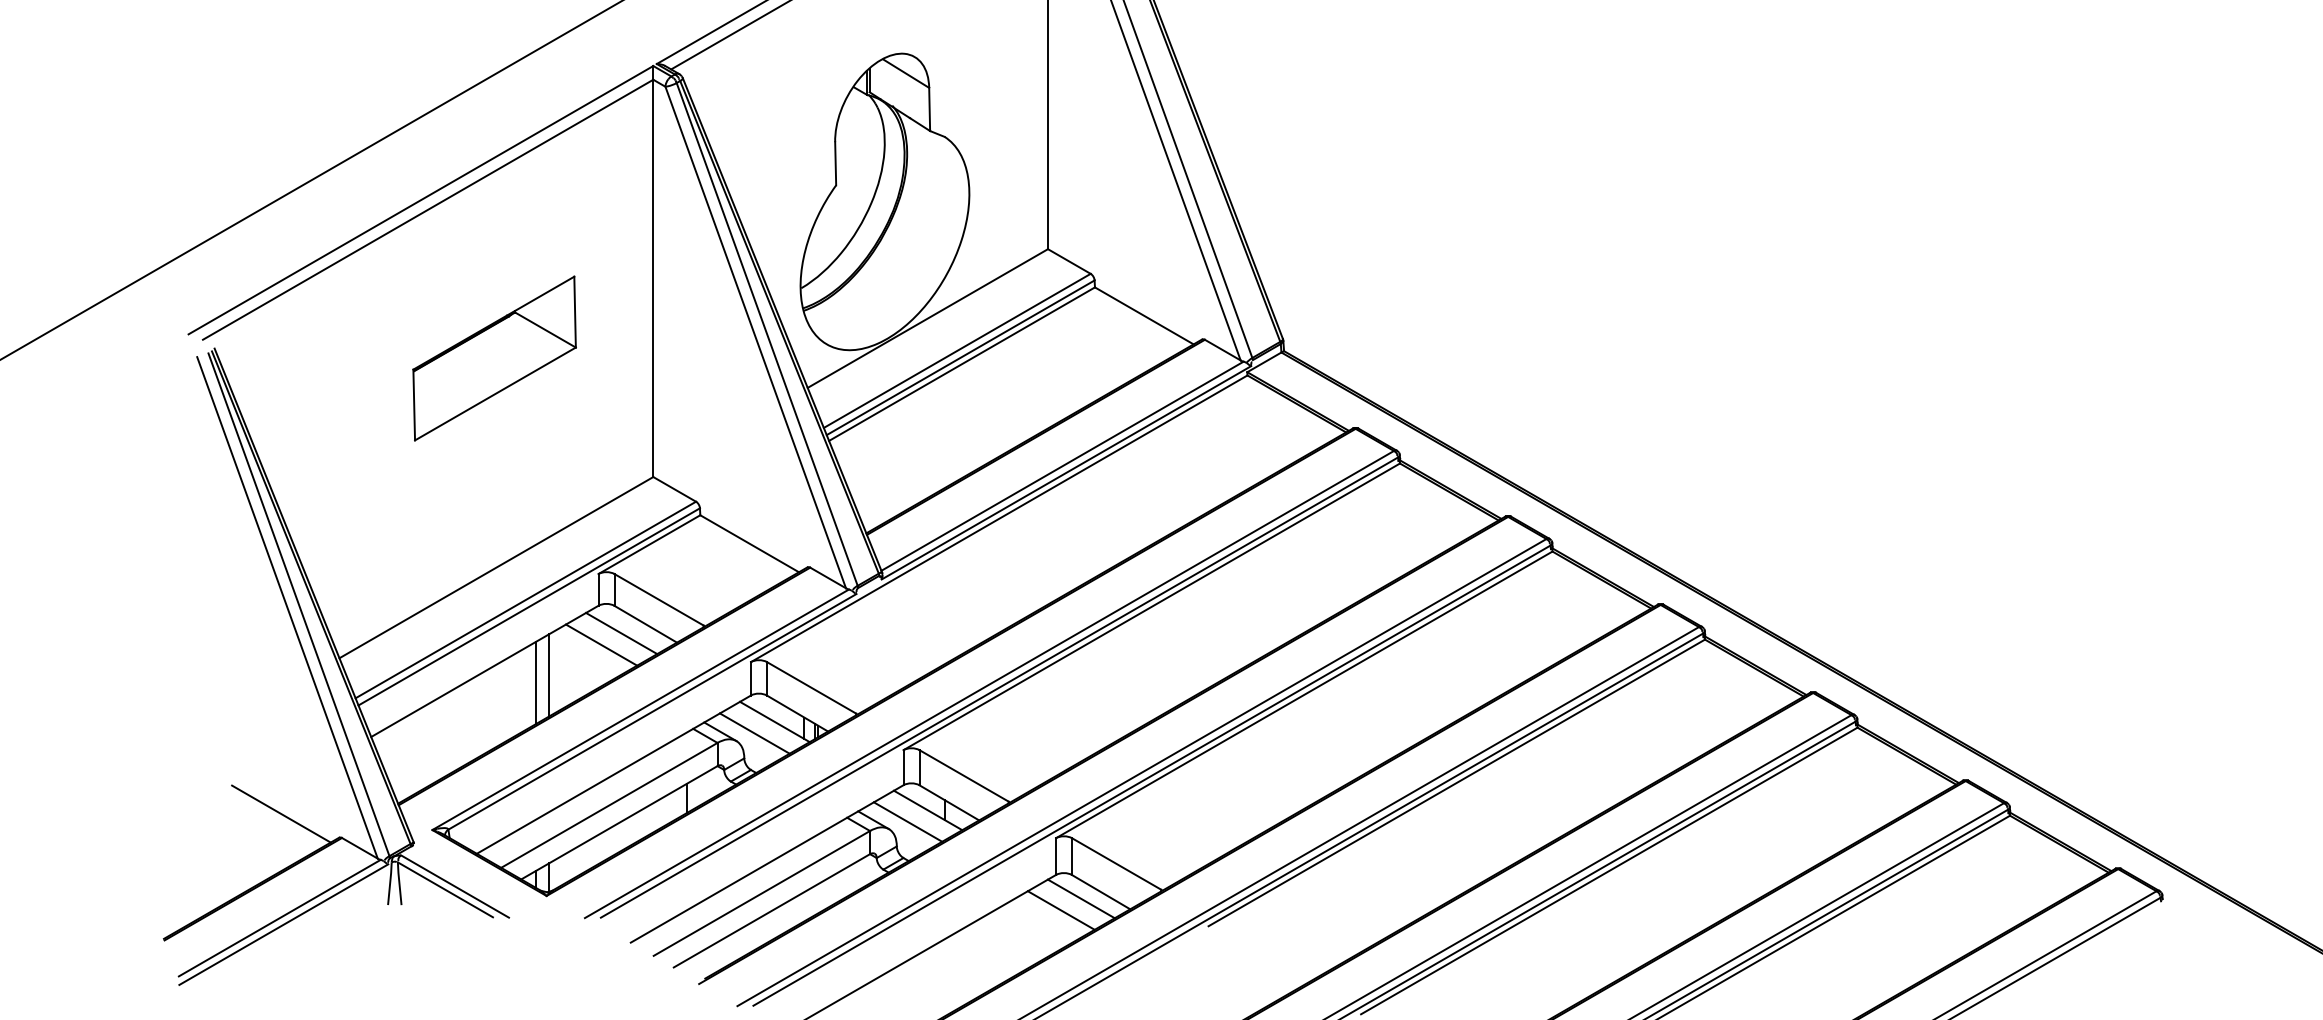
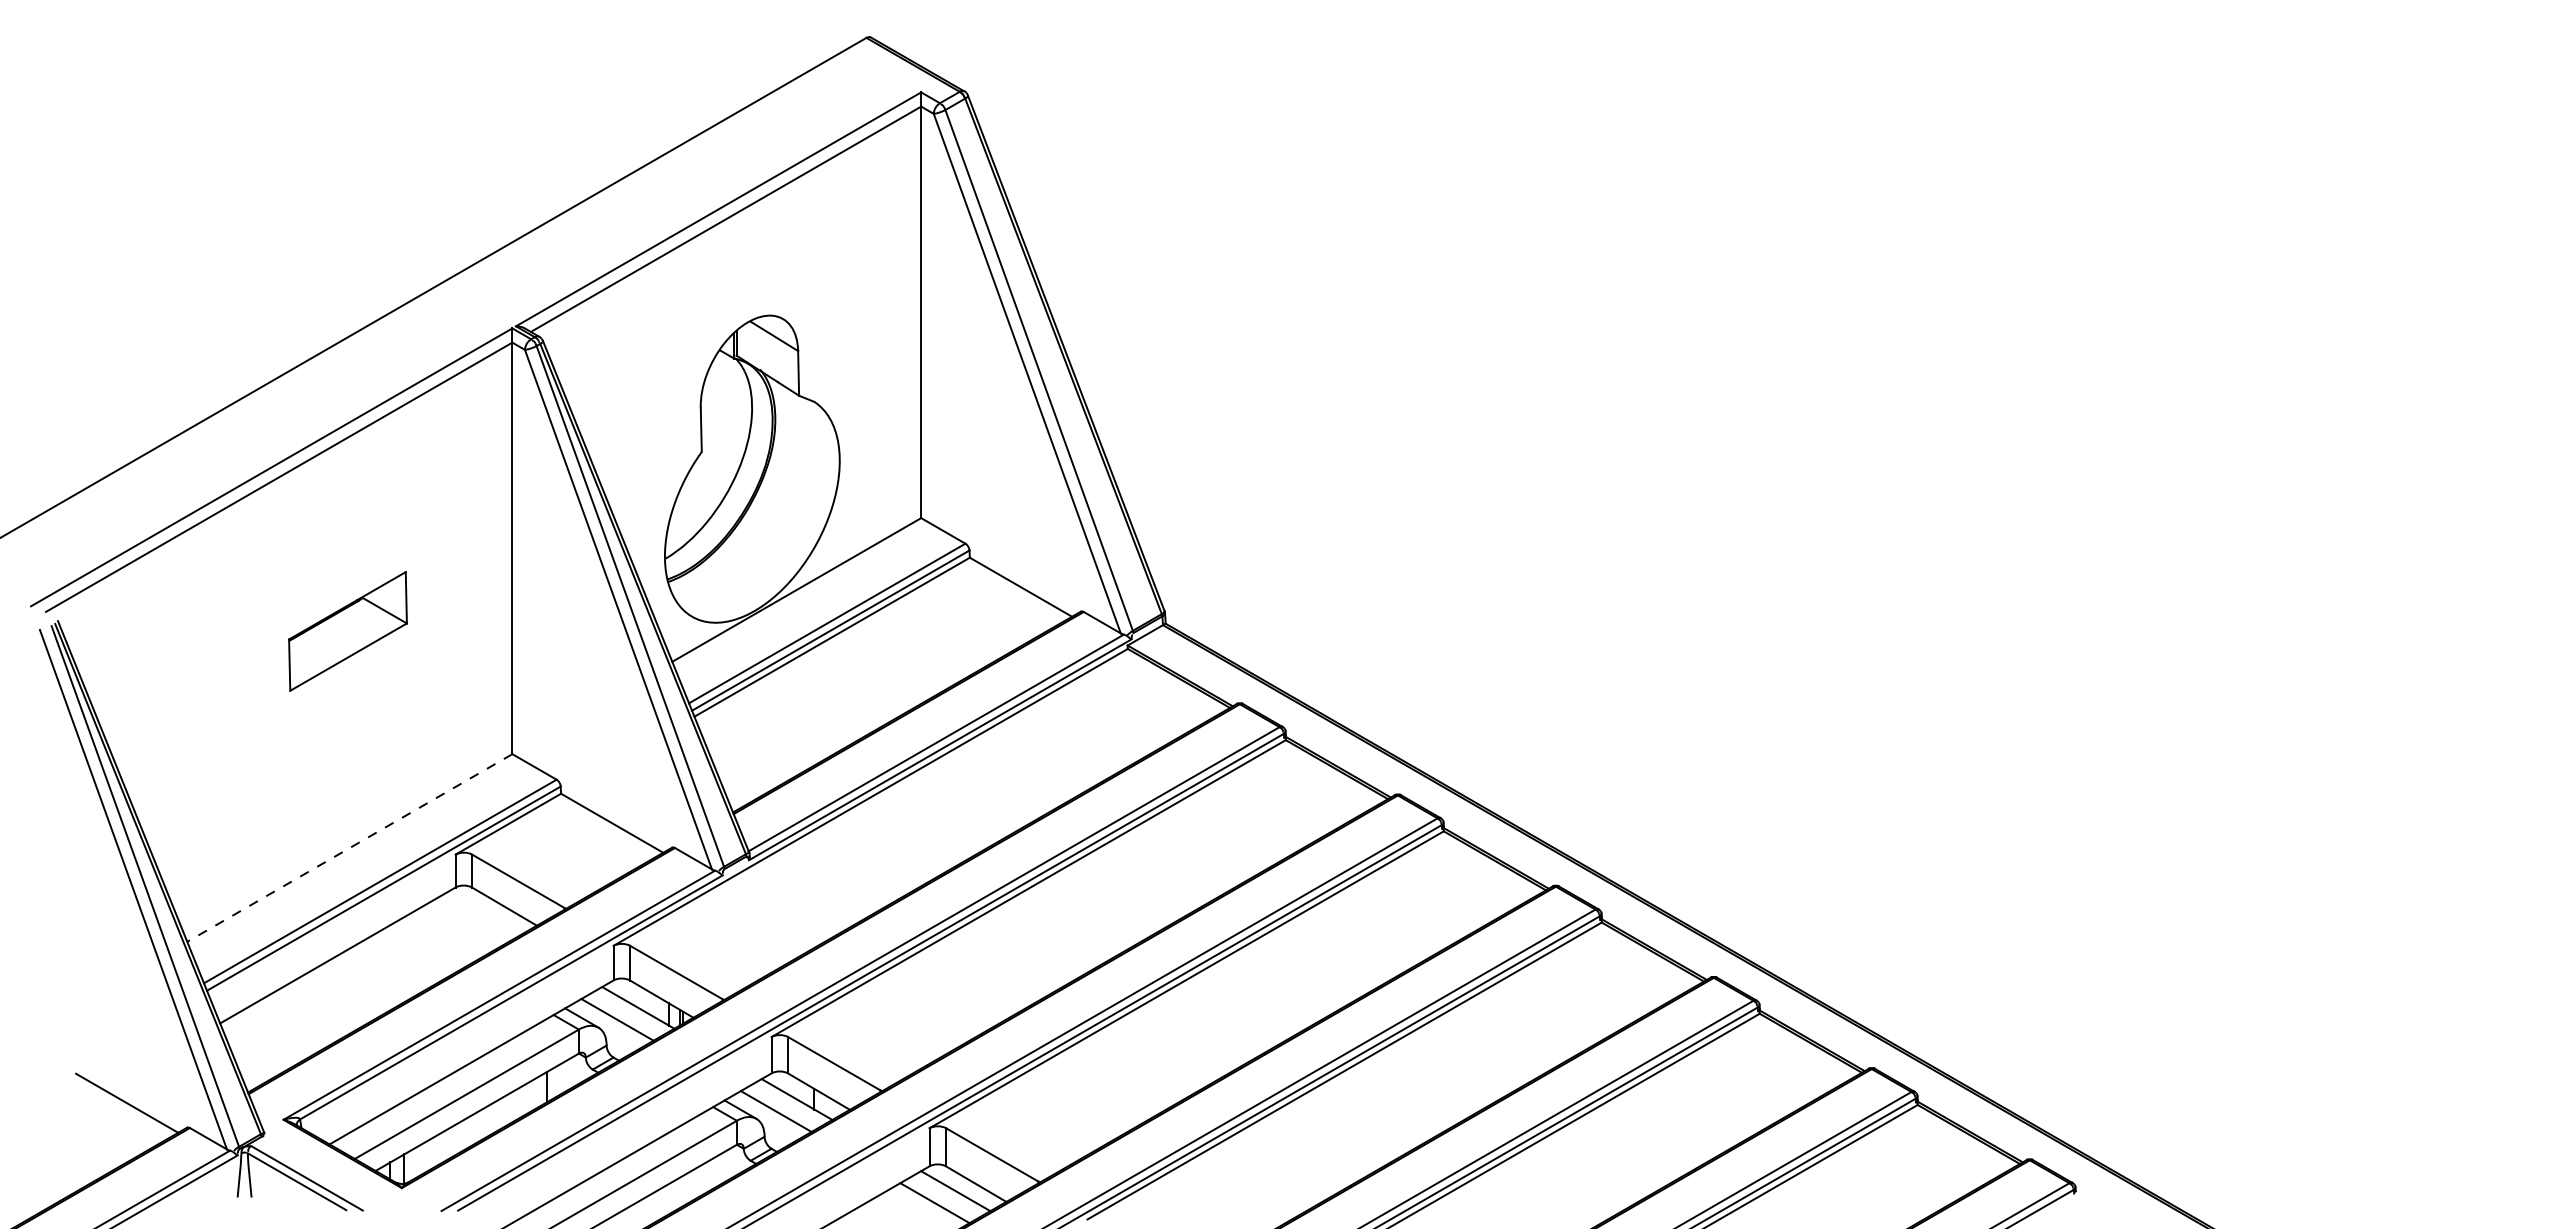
part: (494, 358) -> (347, 631), size x0.7
line: (496, 568) -> (349, 848), solid -> dashed
line: (621, 632) -> (479, 915), removed
line: (601, 644) -> (458, 927), removed
line: (549, 675) -> (404, 959), removed
line: (535, 683) -> (390, 967), removed

